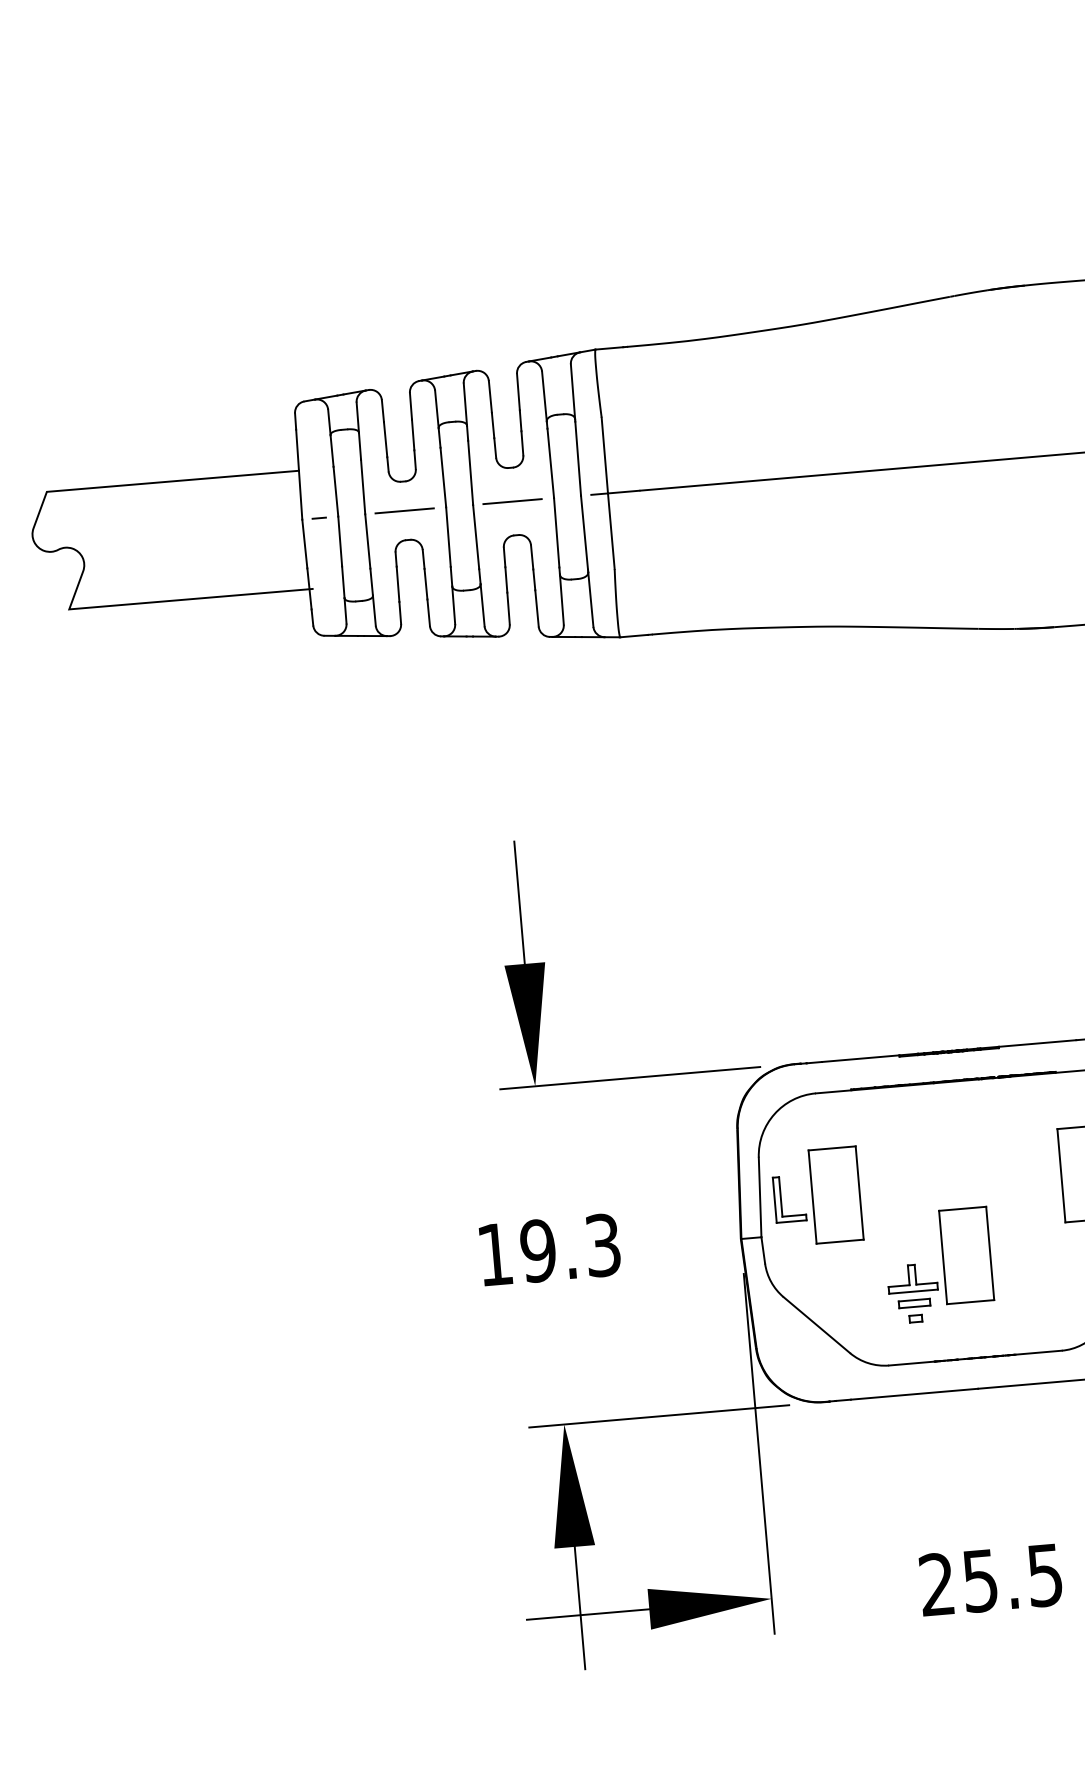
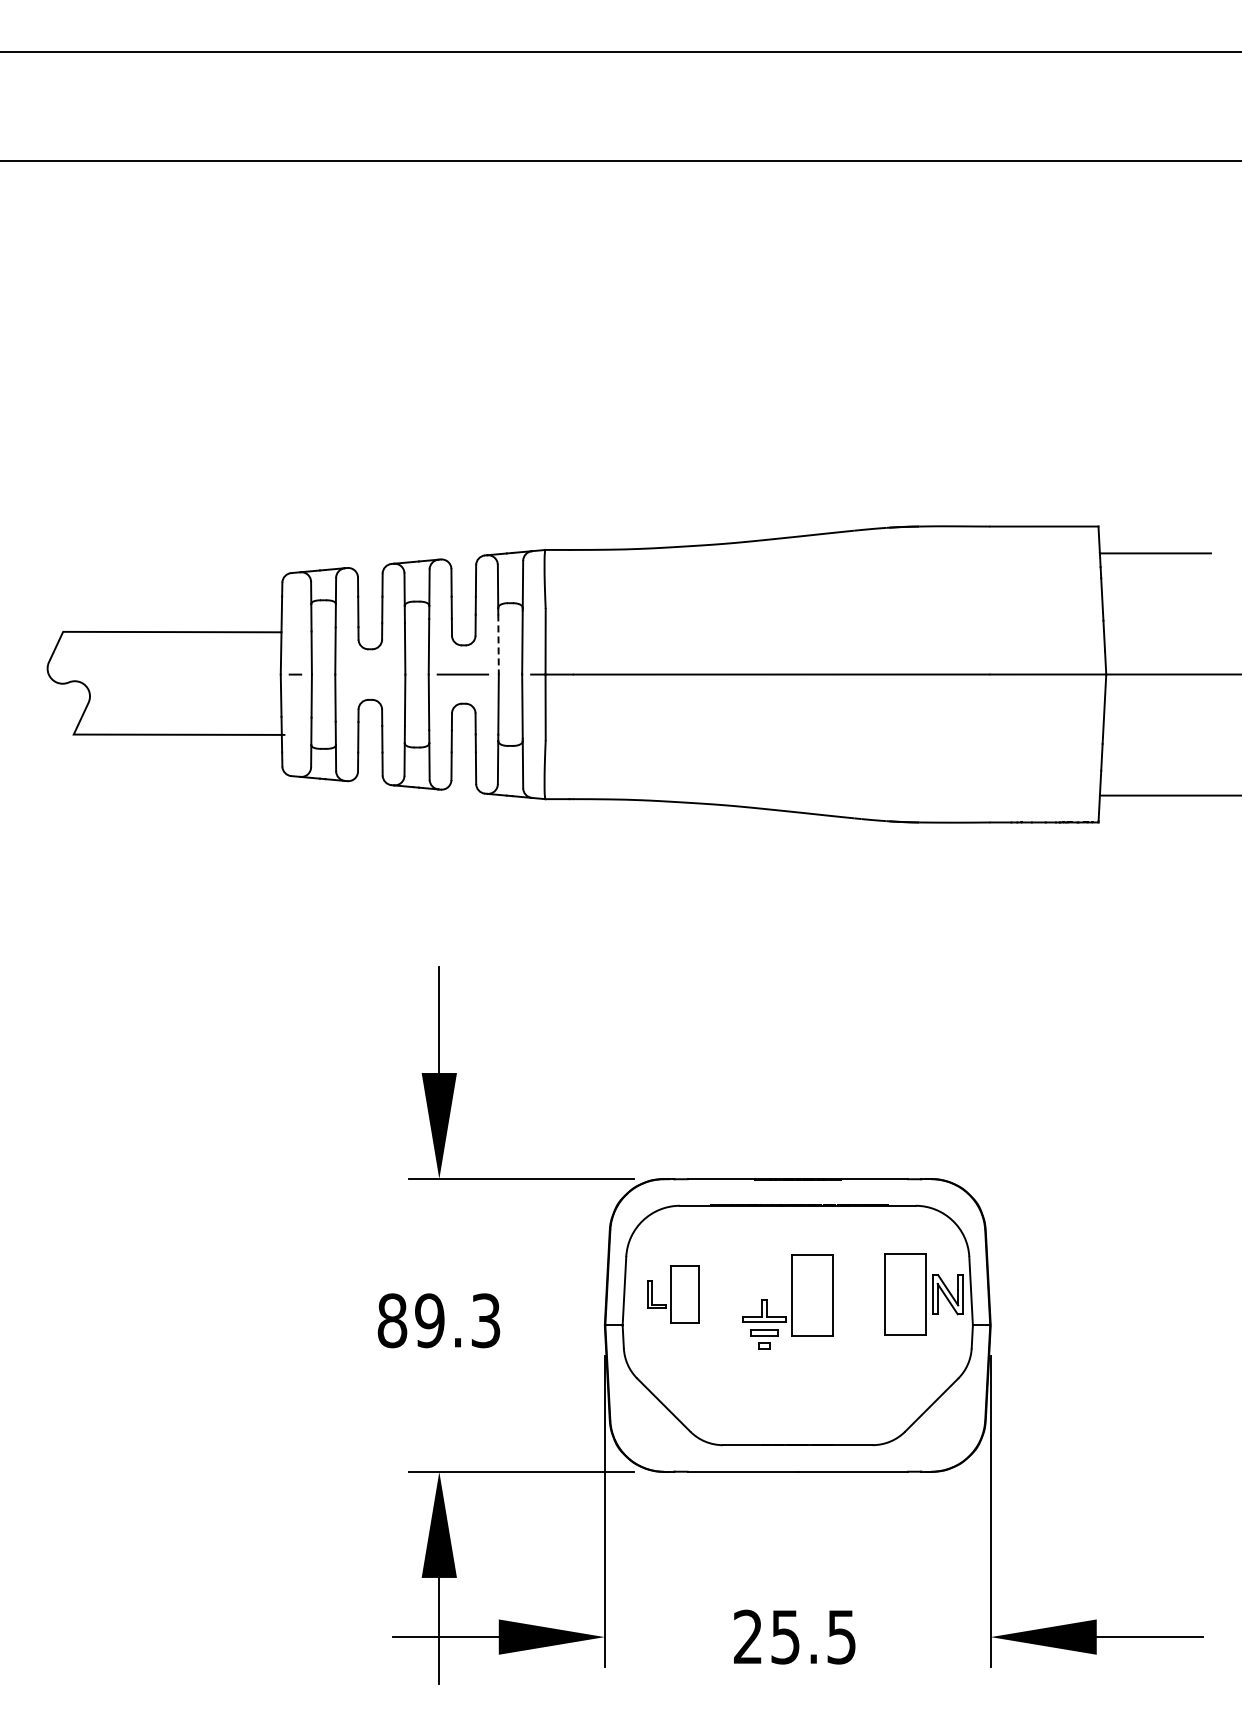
line: (550, 464) -> (498, 645), solid -> dashed
line: (404, 510) -> (369, 674), removed
part: (817, 1196) -> (673, 1294), size x0.7
text: (495, 1254) -> (392, 1320), 19.3 -> 89.3
part: (938, 1265) -> (787, 1301), moved

